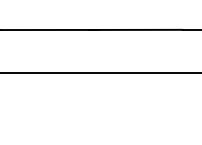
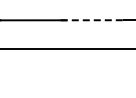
line: (134, 30) -> (90, 20), solid -> dashed

